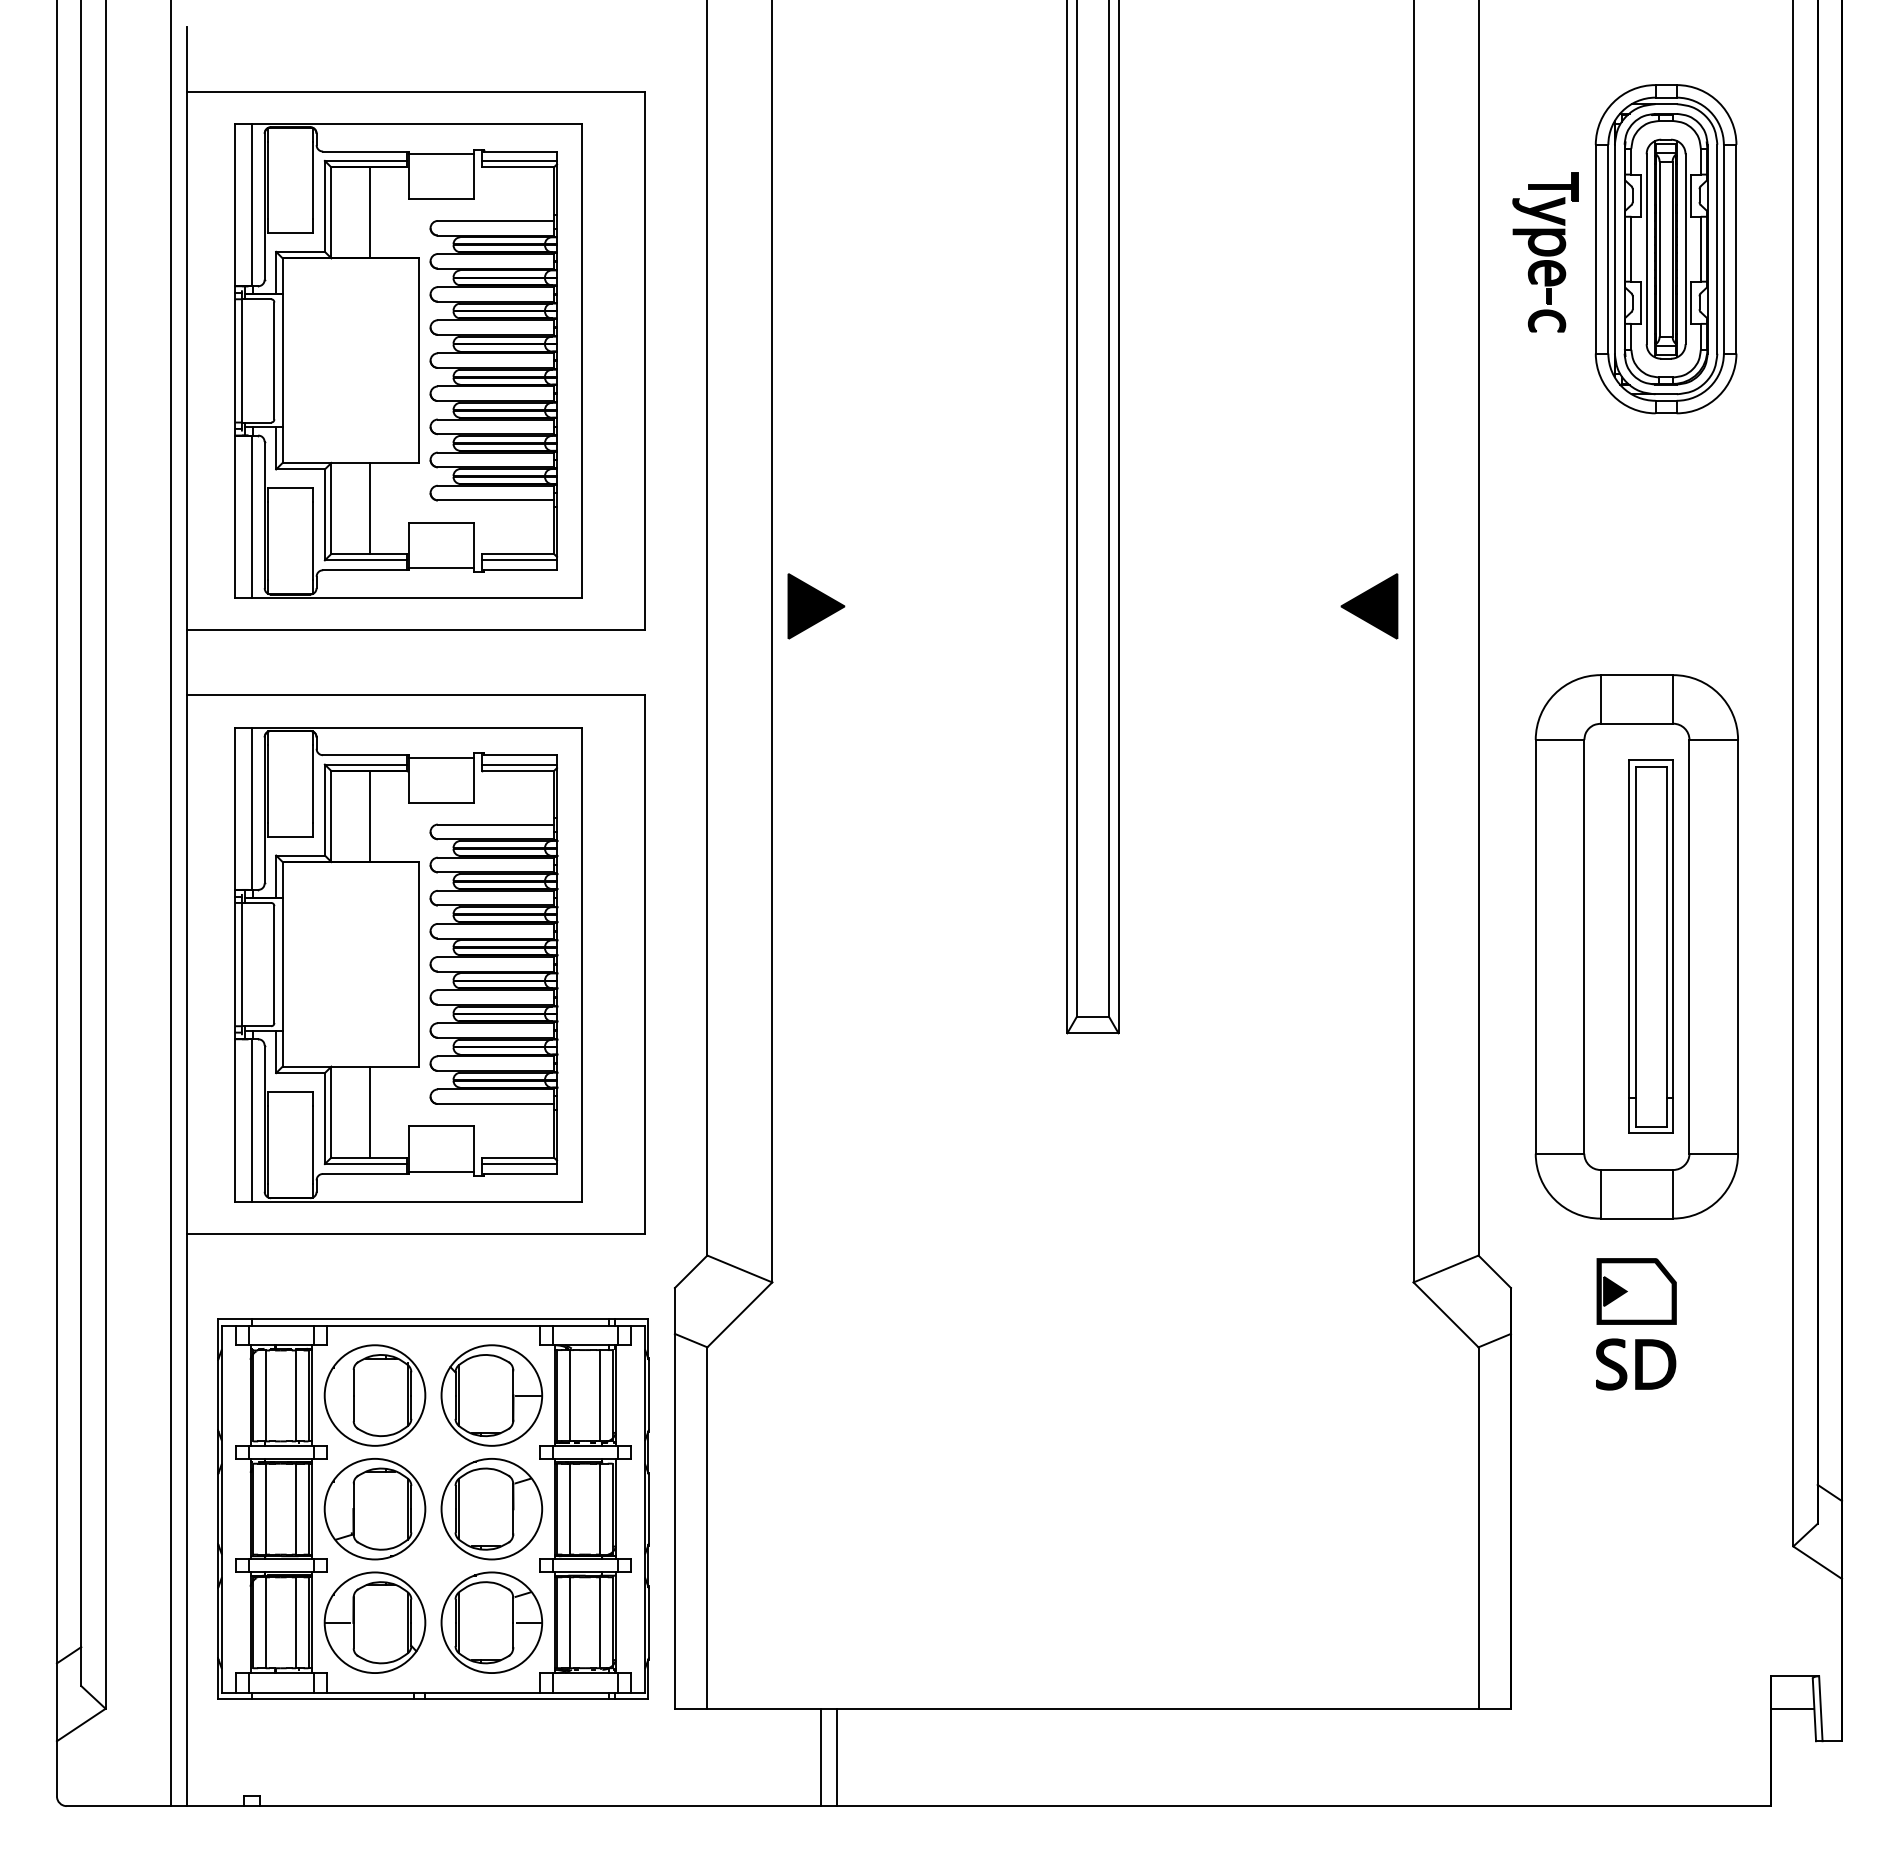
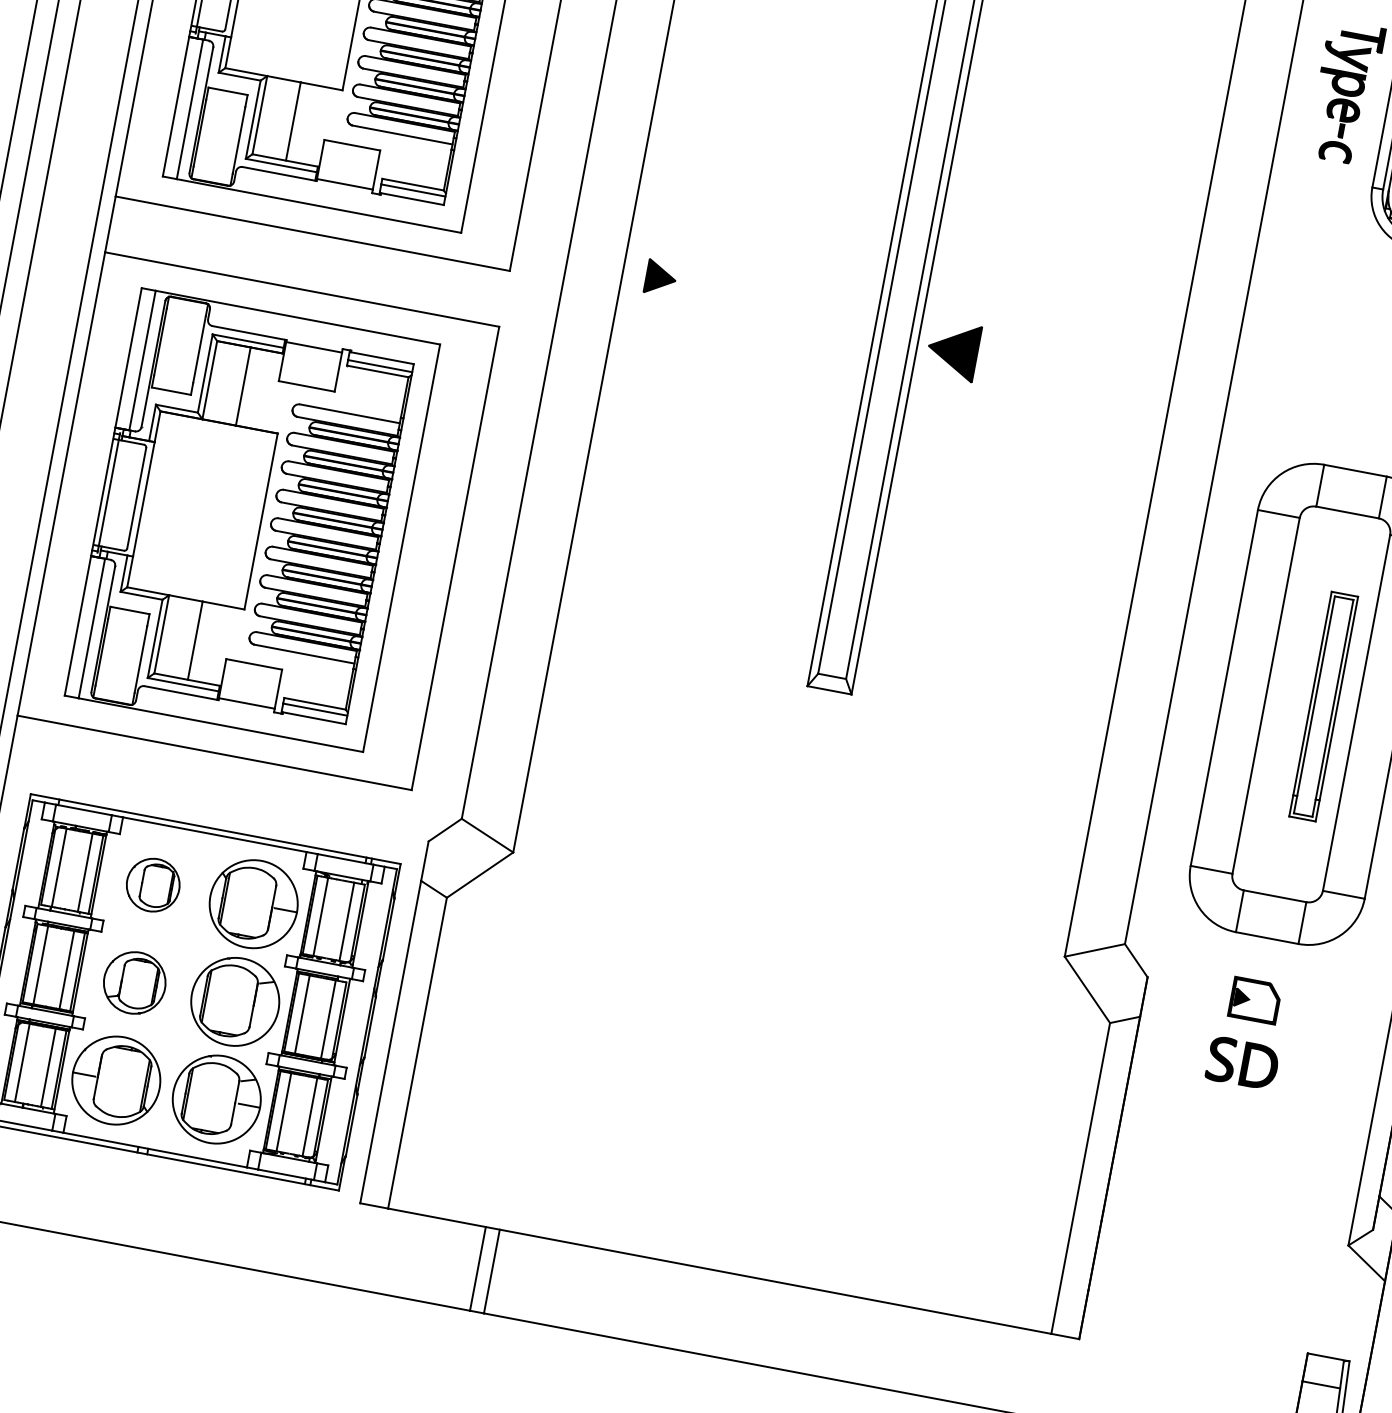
part: (816, 606) -> (661, 278), size x0.6
part: (1369, 606) -> (953, 350), moved
part: (1650, 946) -> (1323, 706), size x0.7
part: (1636, 1291) -> (1254, 1000), size x0.7
part: (374, 1395) -> (152, 885), size x0.6
part: (374, 1509) -> (134, 983), size x0.7

